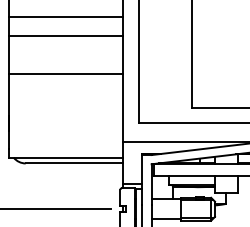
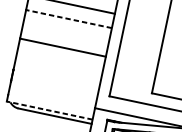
line: (65, 35) -> (68, 18), solid -> dashed
line: (65, 157) -> (49, 110), solid -> dashed

